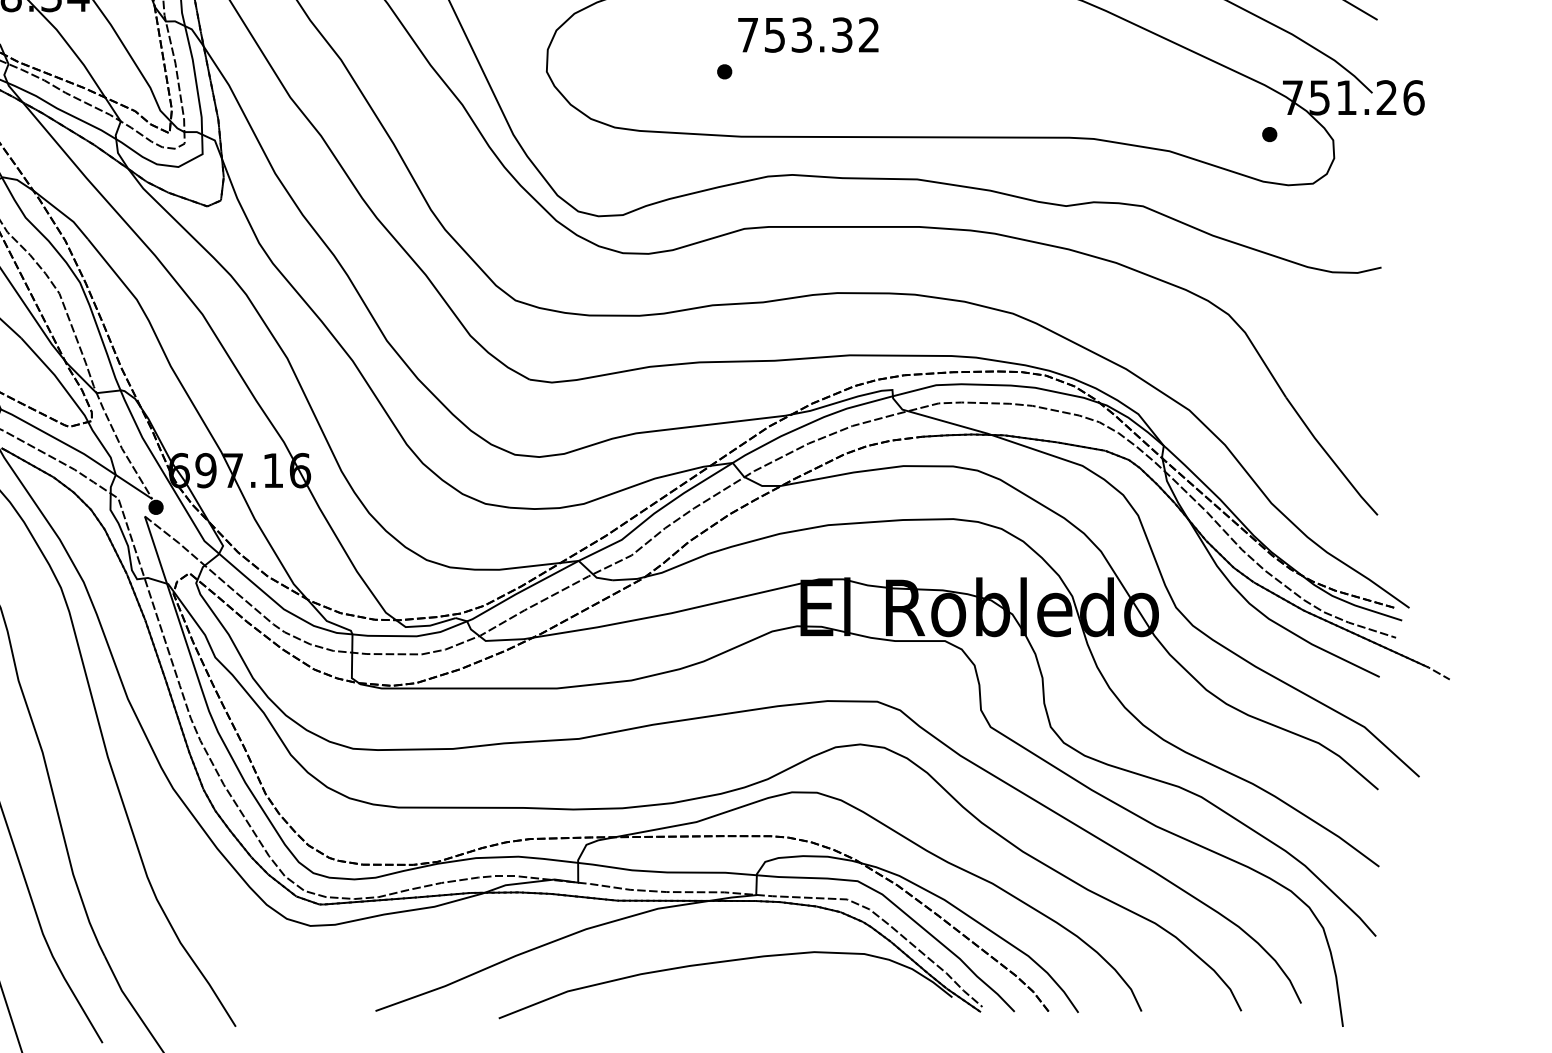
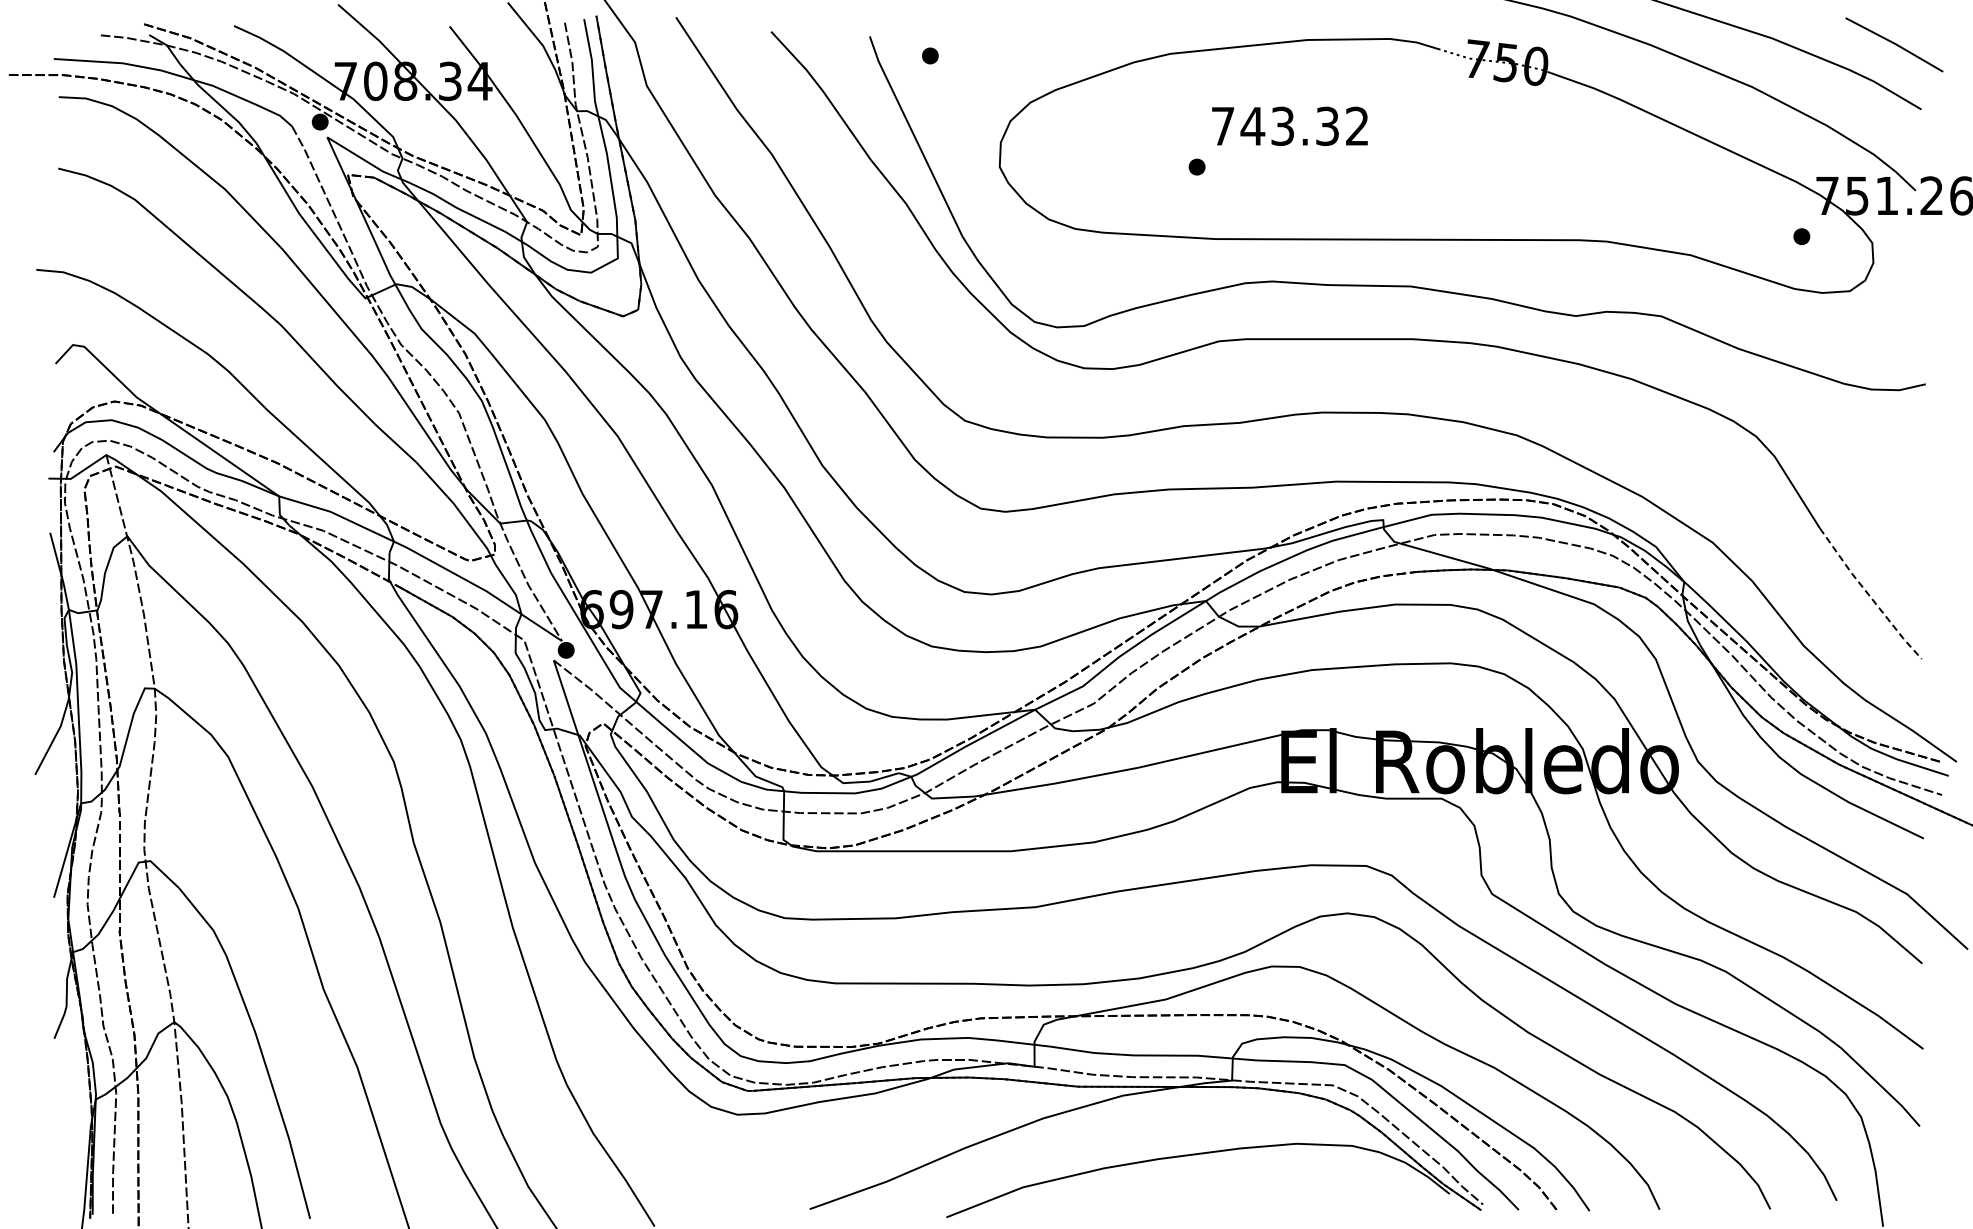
text: (774, 35) -> (1252, 126), 753.32 -> 743.32
line: (1329, 457) -> (1868, 595), solid -> dashed

